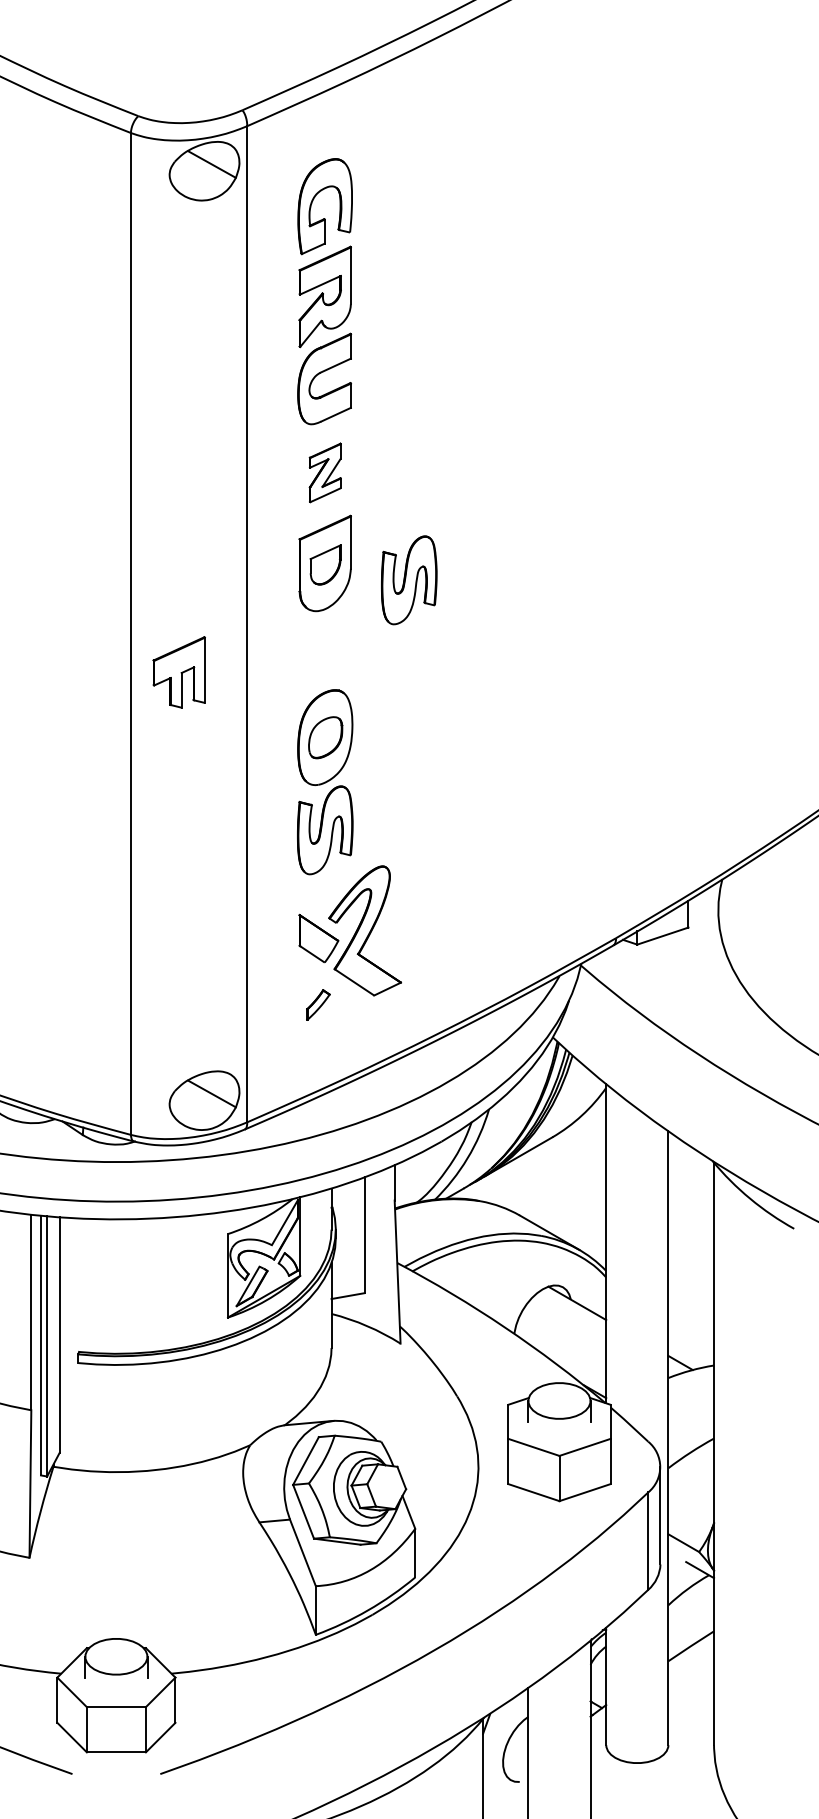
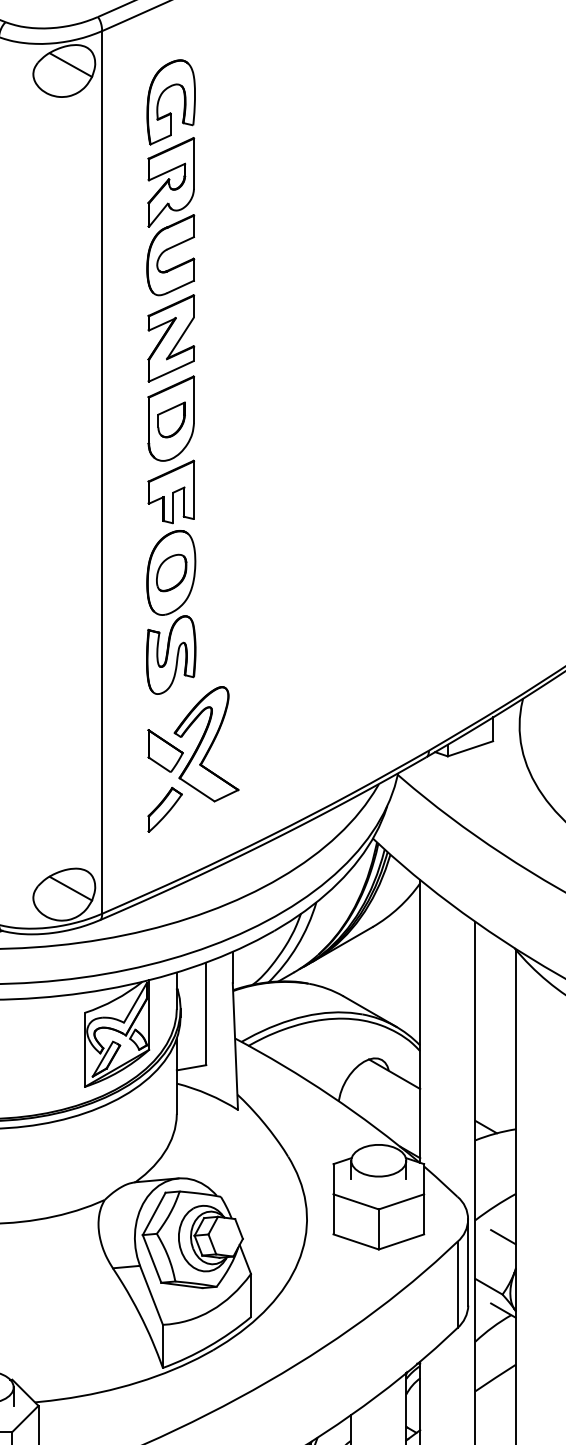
part: (325, 472) -> (171, 338), size x1.67
part: (409, 580) -> (245, 433), removed
part: (178, 672) -> (170, 492), moved
part: (318, 1004) -> (165, 809), size x1.67
line: (700, 1487) -> (503, 1237), added

